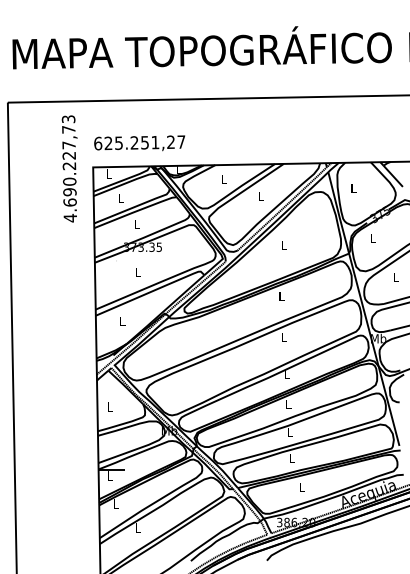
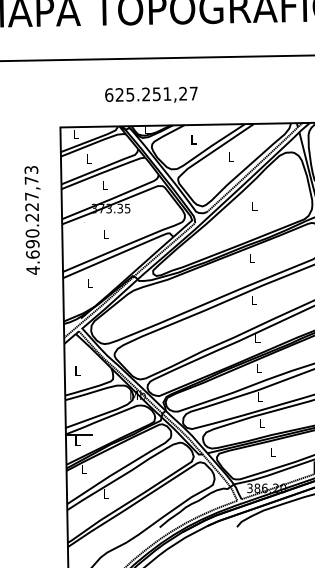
text: (139, 143) -> (151, 95), moved
text: (69, 168) -> (32, 220), moved

